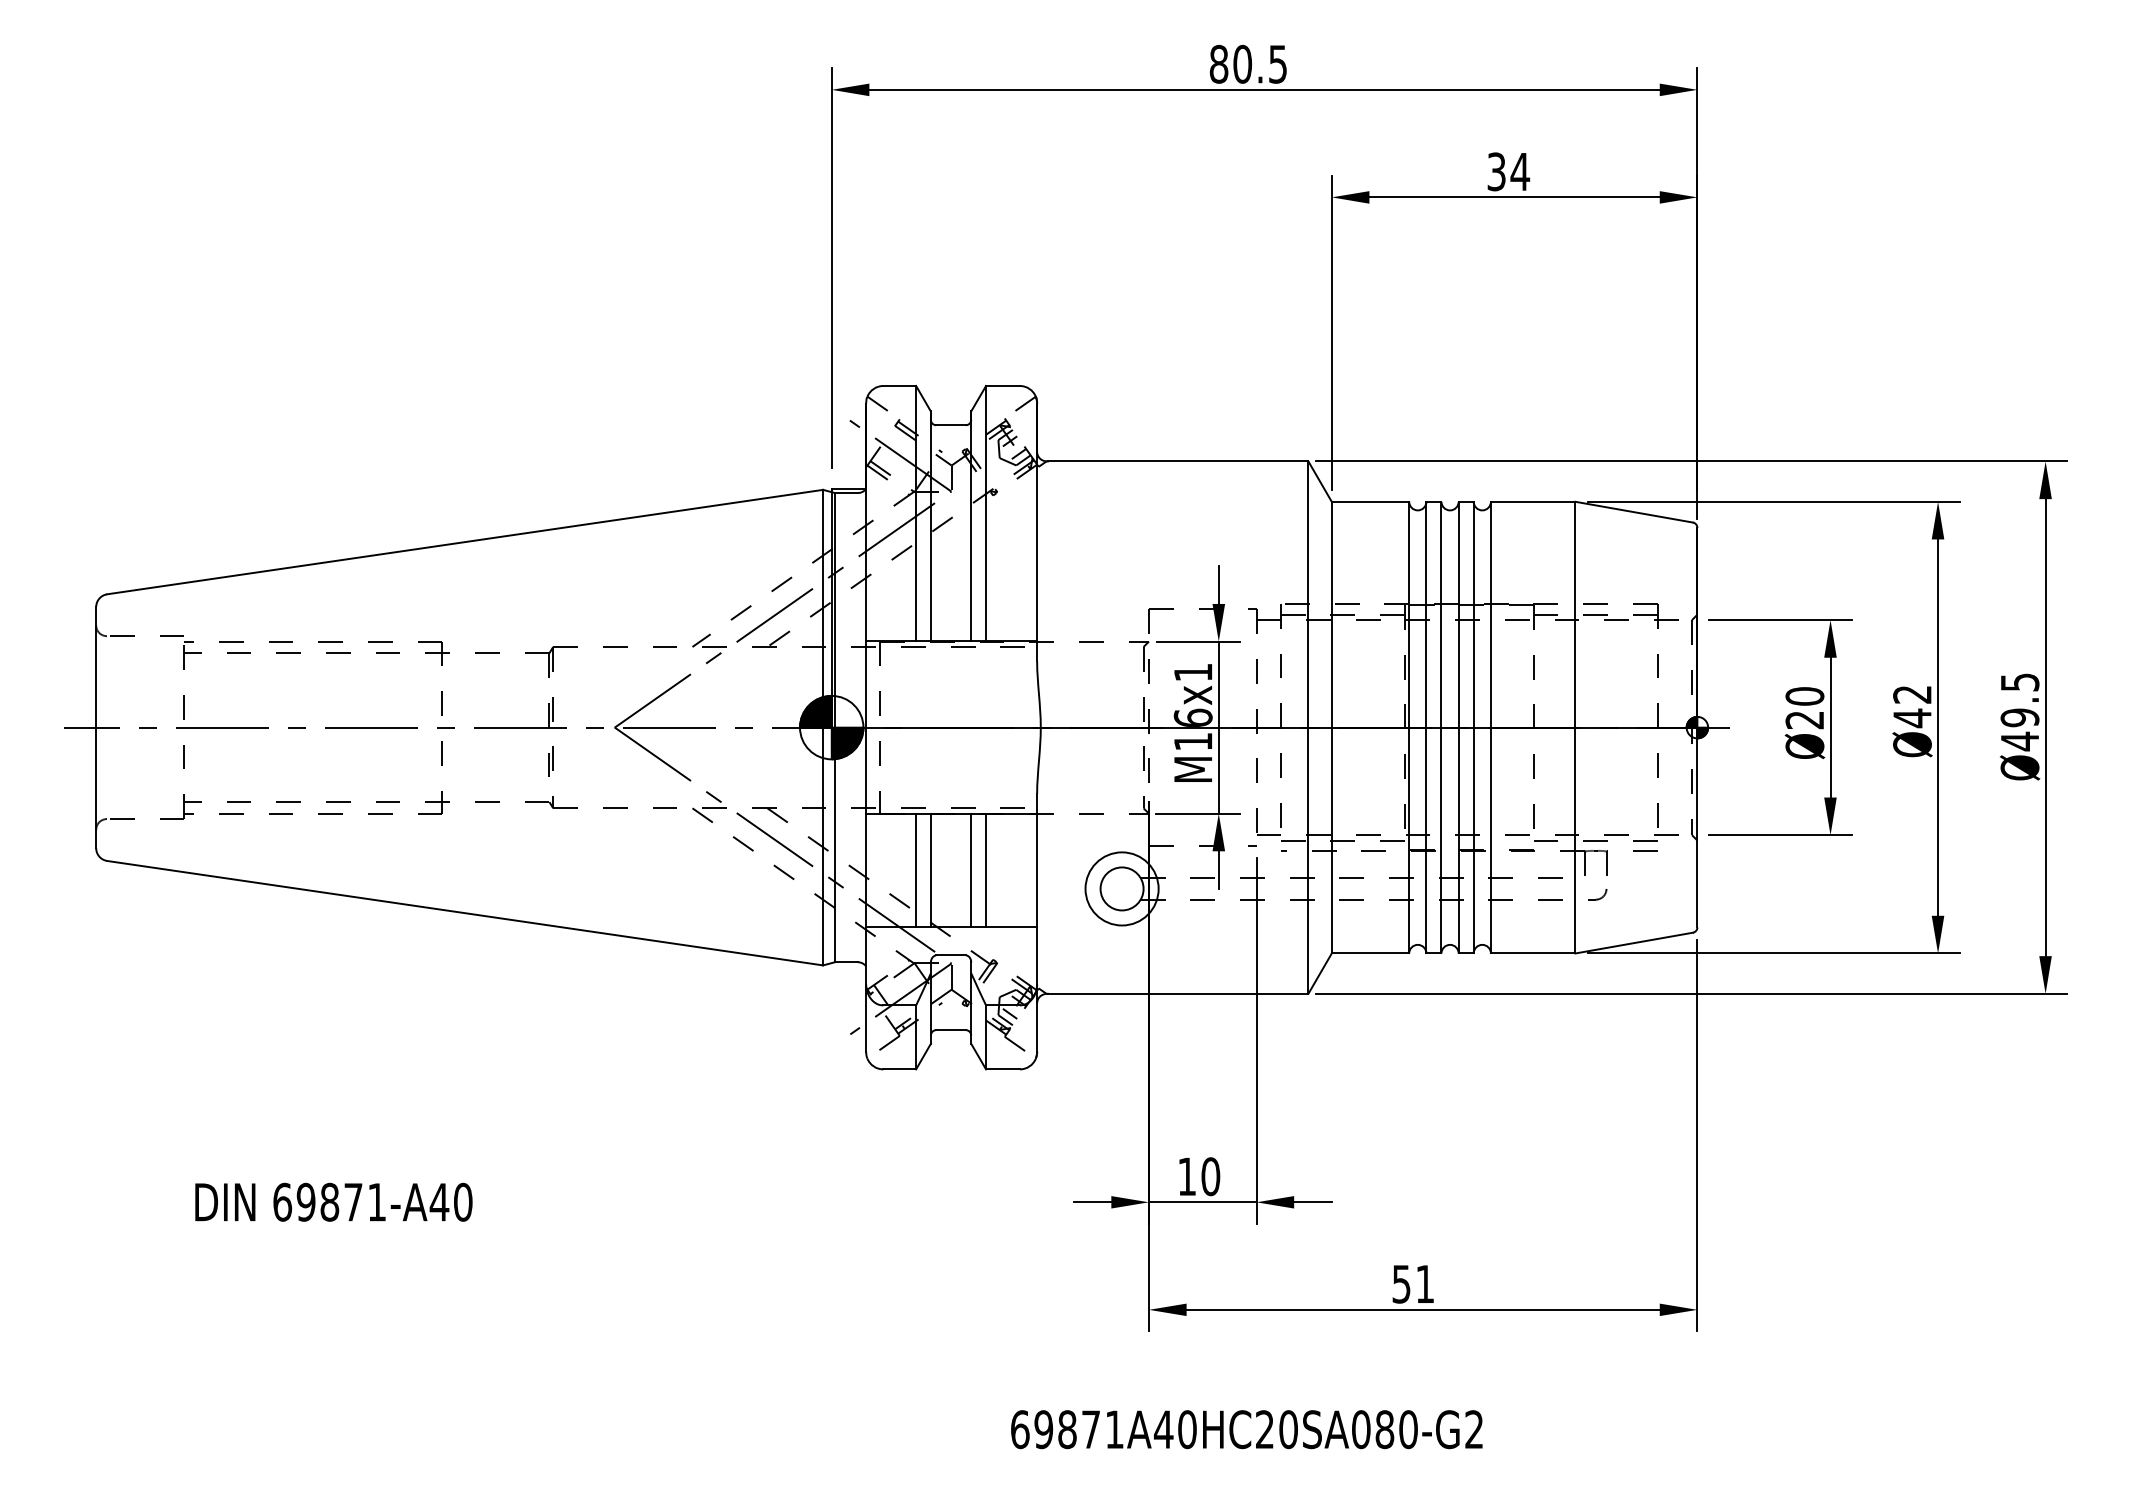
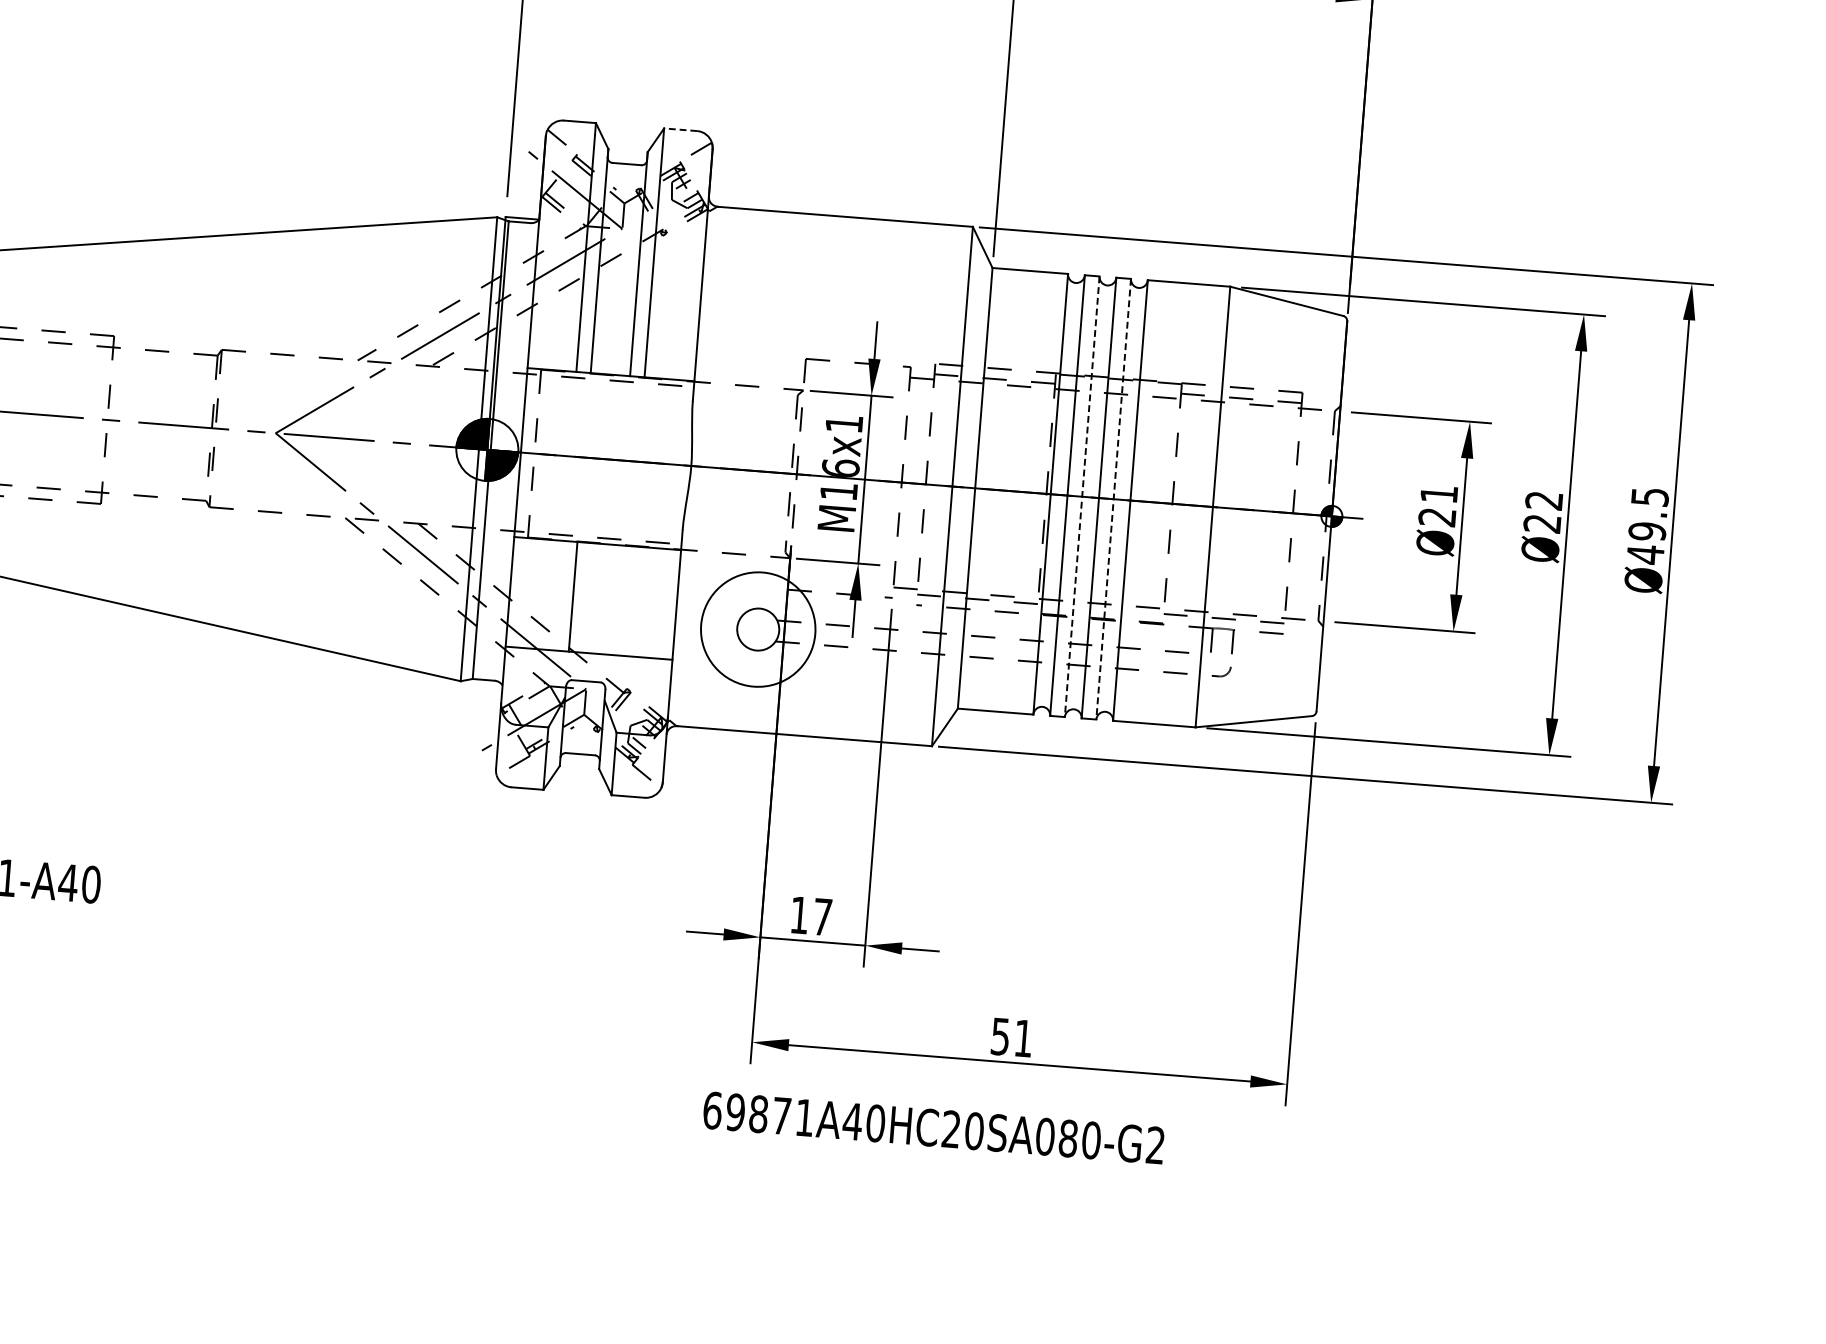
line: (1002, 385) -> (680, 129), solid -> dashed
text: (1804, 696) -> (1438, 494), Ø20 -> Ø21
text: (1912, 718) -> (1542, 523), Ø42 -> Ø22
line: (1441, 727) -> (1082, 496), solid -> dashed
line: (1473, 727) -> (1113, 499), solid -> dashed
line: (916, 870) -> (559, 595), removed
line: (971, 870) -> (612, 600), removed
line: (986, 870) -> (627, 601), removed
circle: (1121, 888) -> (757, 629), size x1.6
text: (1210, 1176) -> (822, 916), 10 -> 17
text: (1246, 1429) -> (933, 1127), moved

